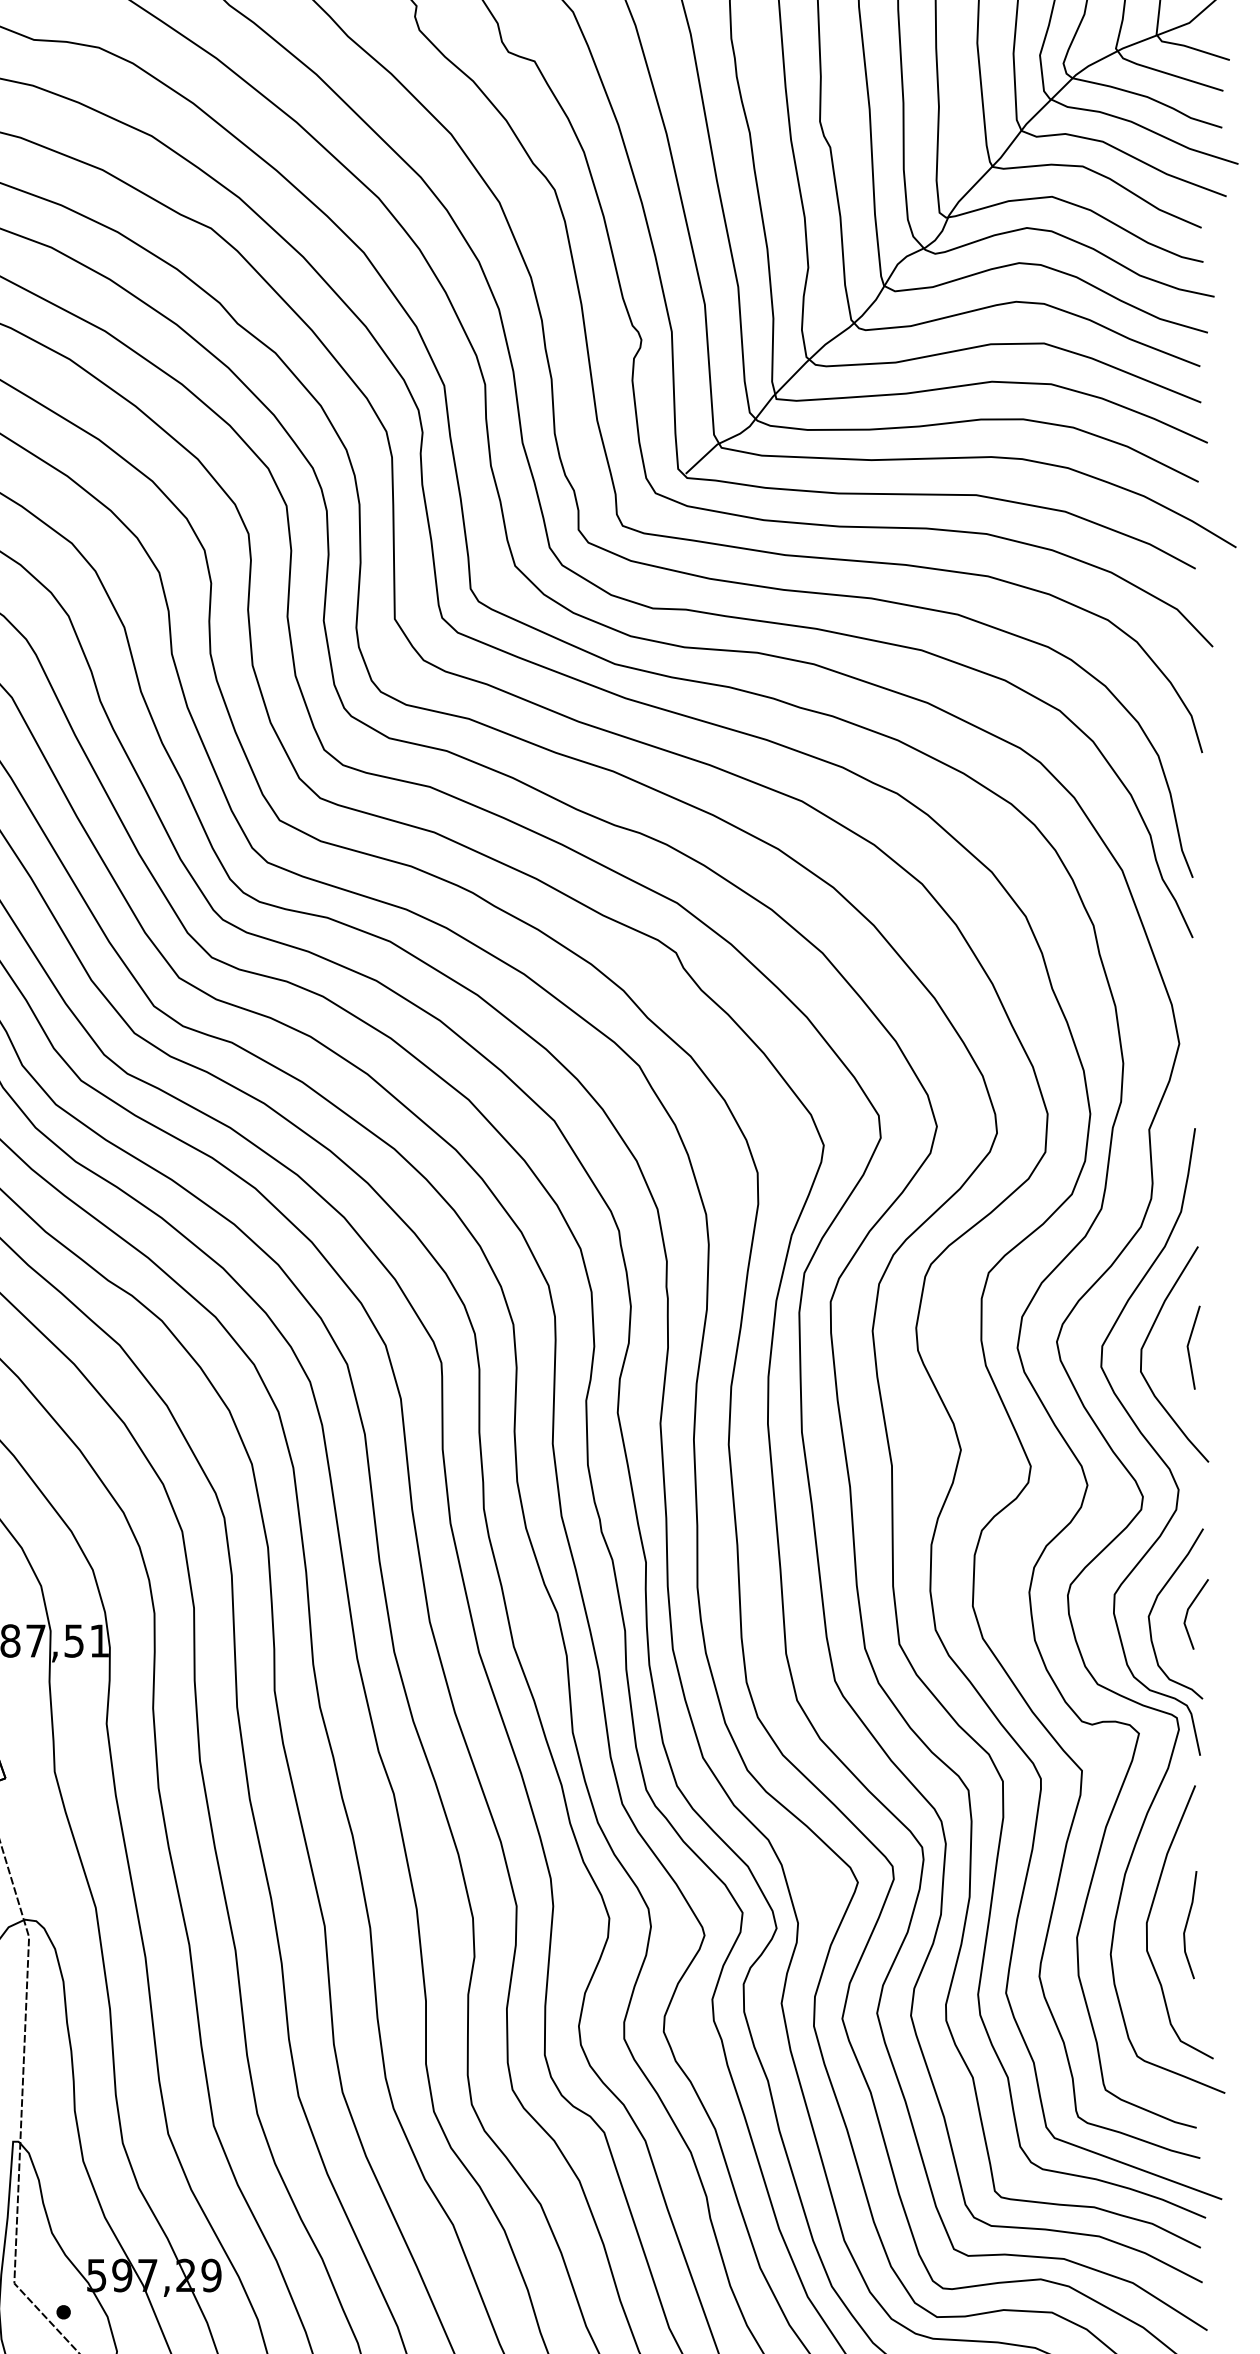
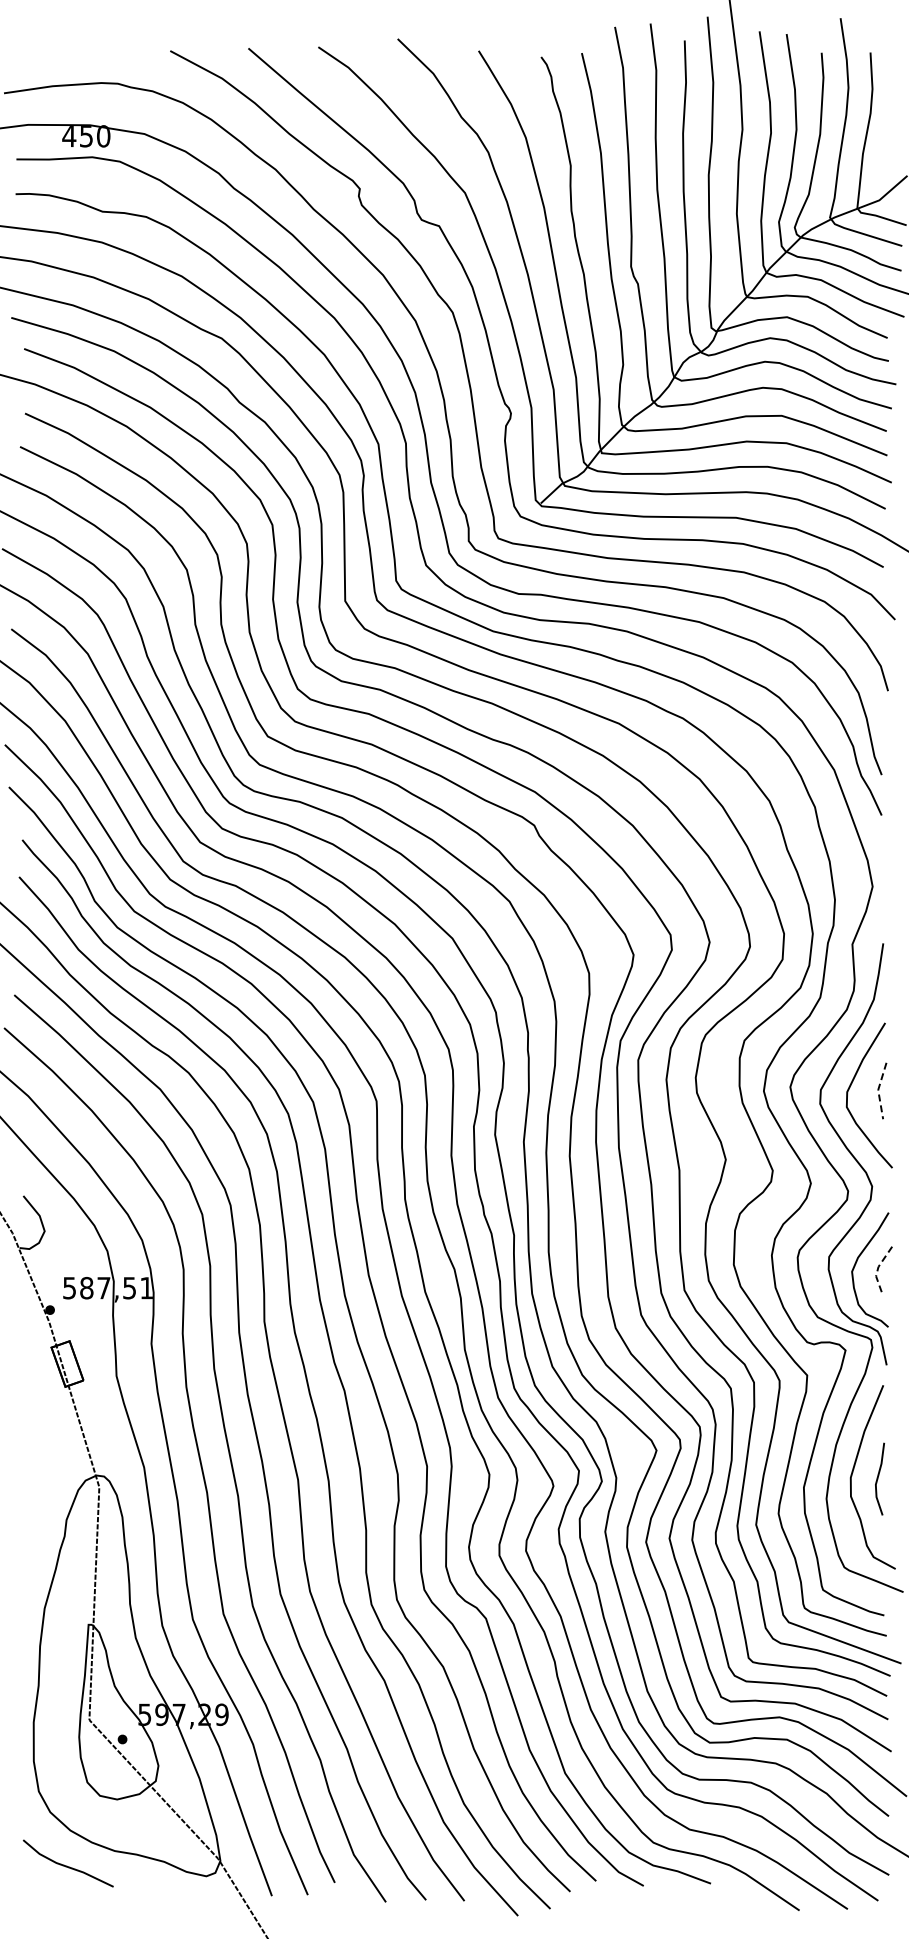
line: (1188, 1346) -> (878, 1090), solid -> dashed
line: (1188, 1611) -> (878, 1268), solid -> dashed

